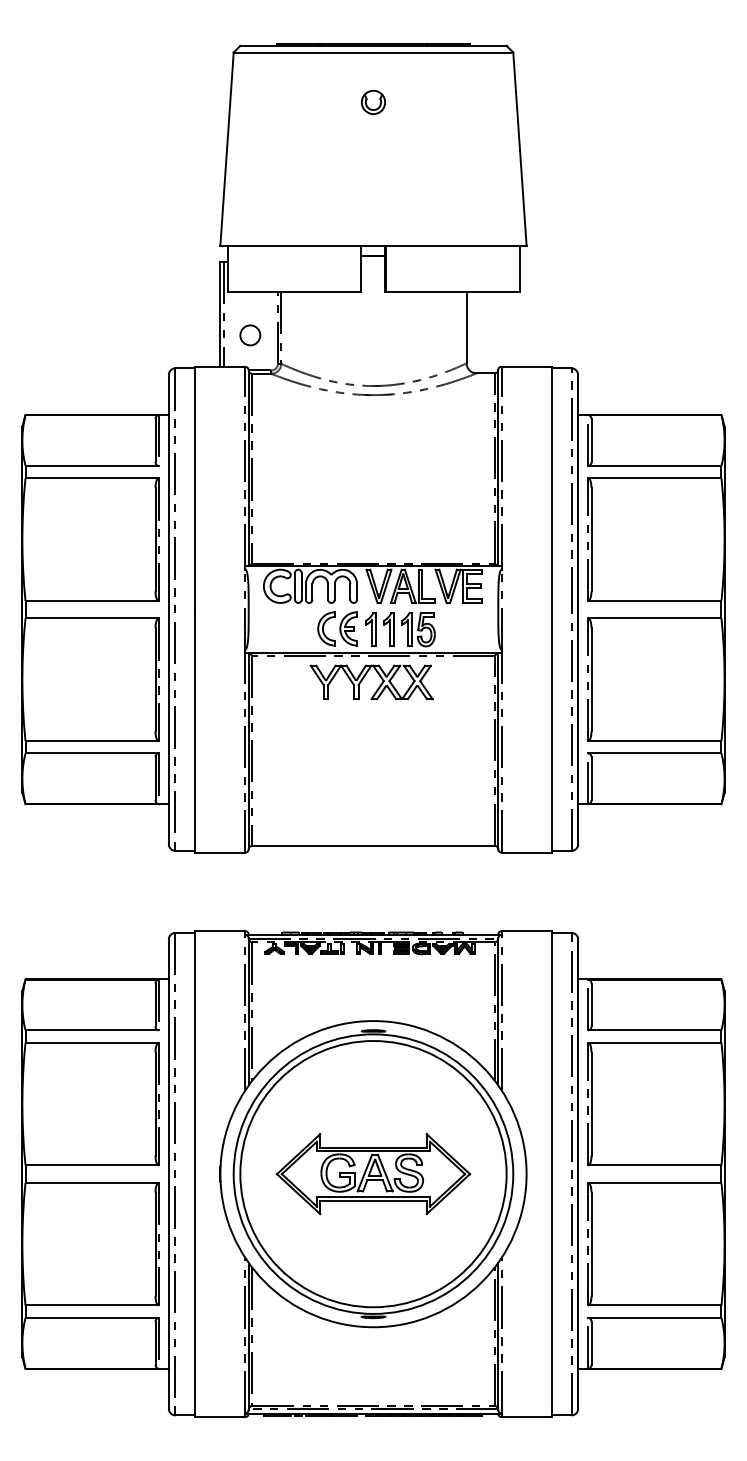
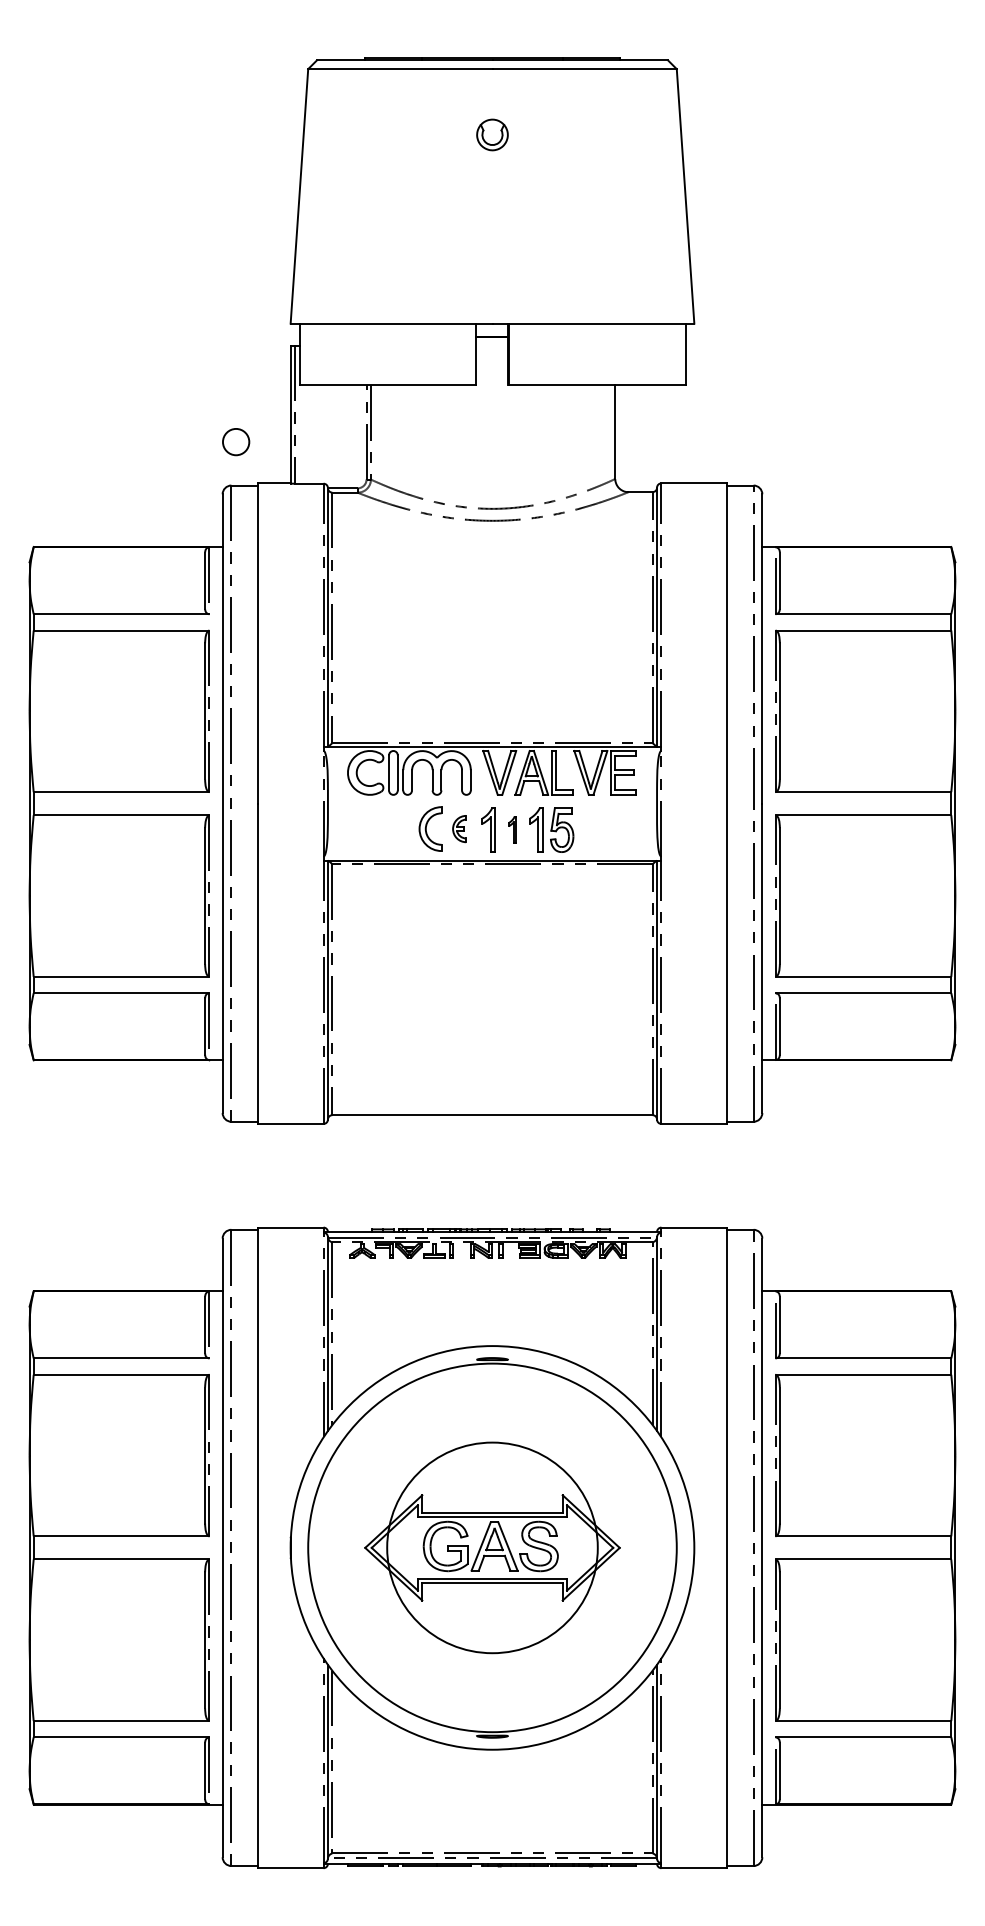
circle: (250, 335) -> (236, 442), moved
part: (348, 628) -> (459, 828), size x0.6
part: (388, 629) -> (512, 829), size x0.6
part: (364, 677) -> (480, 893), removed
circle: (373, 1173) -> (492, 1547), size x0.6

